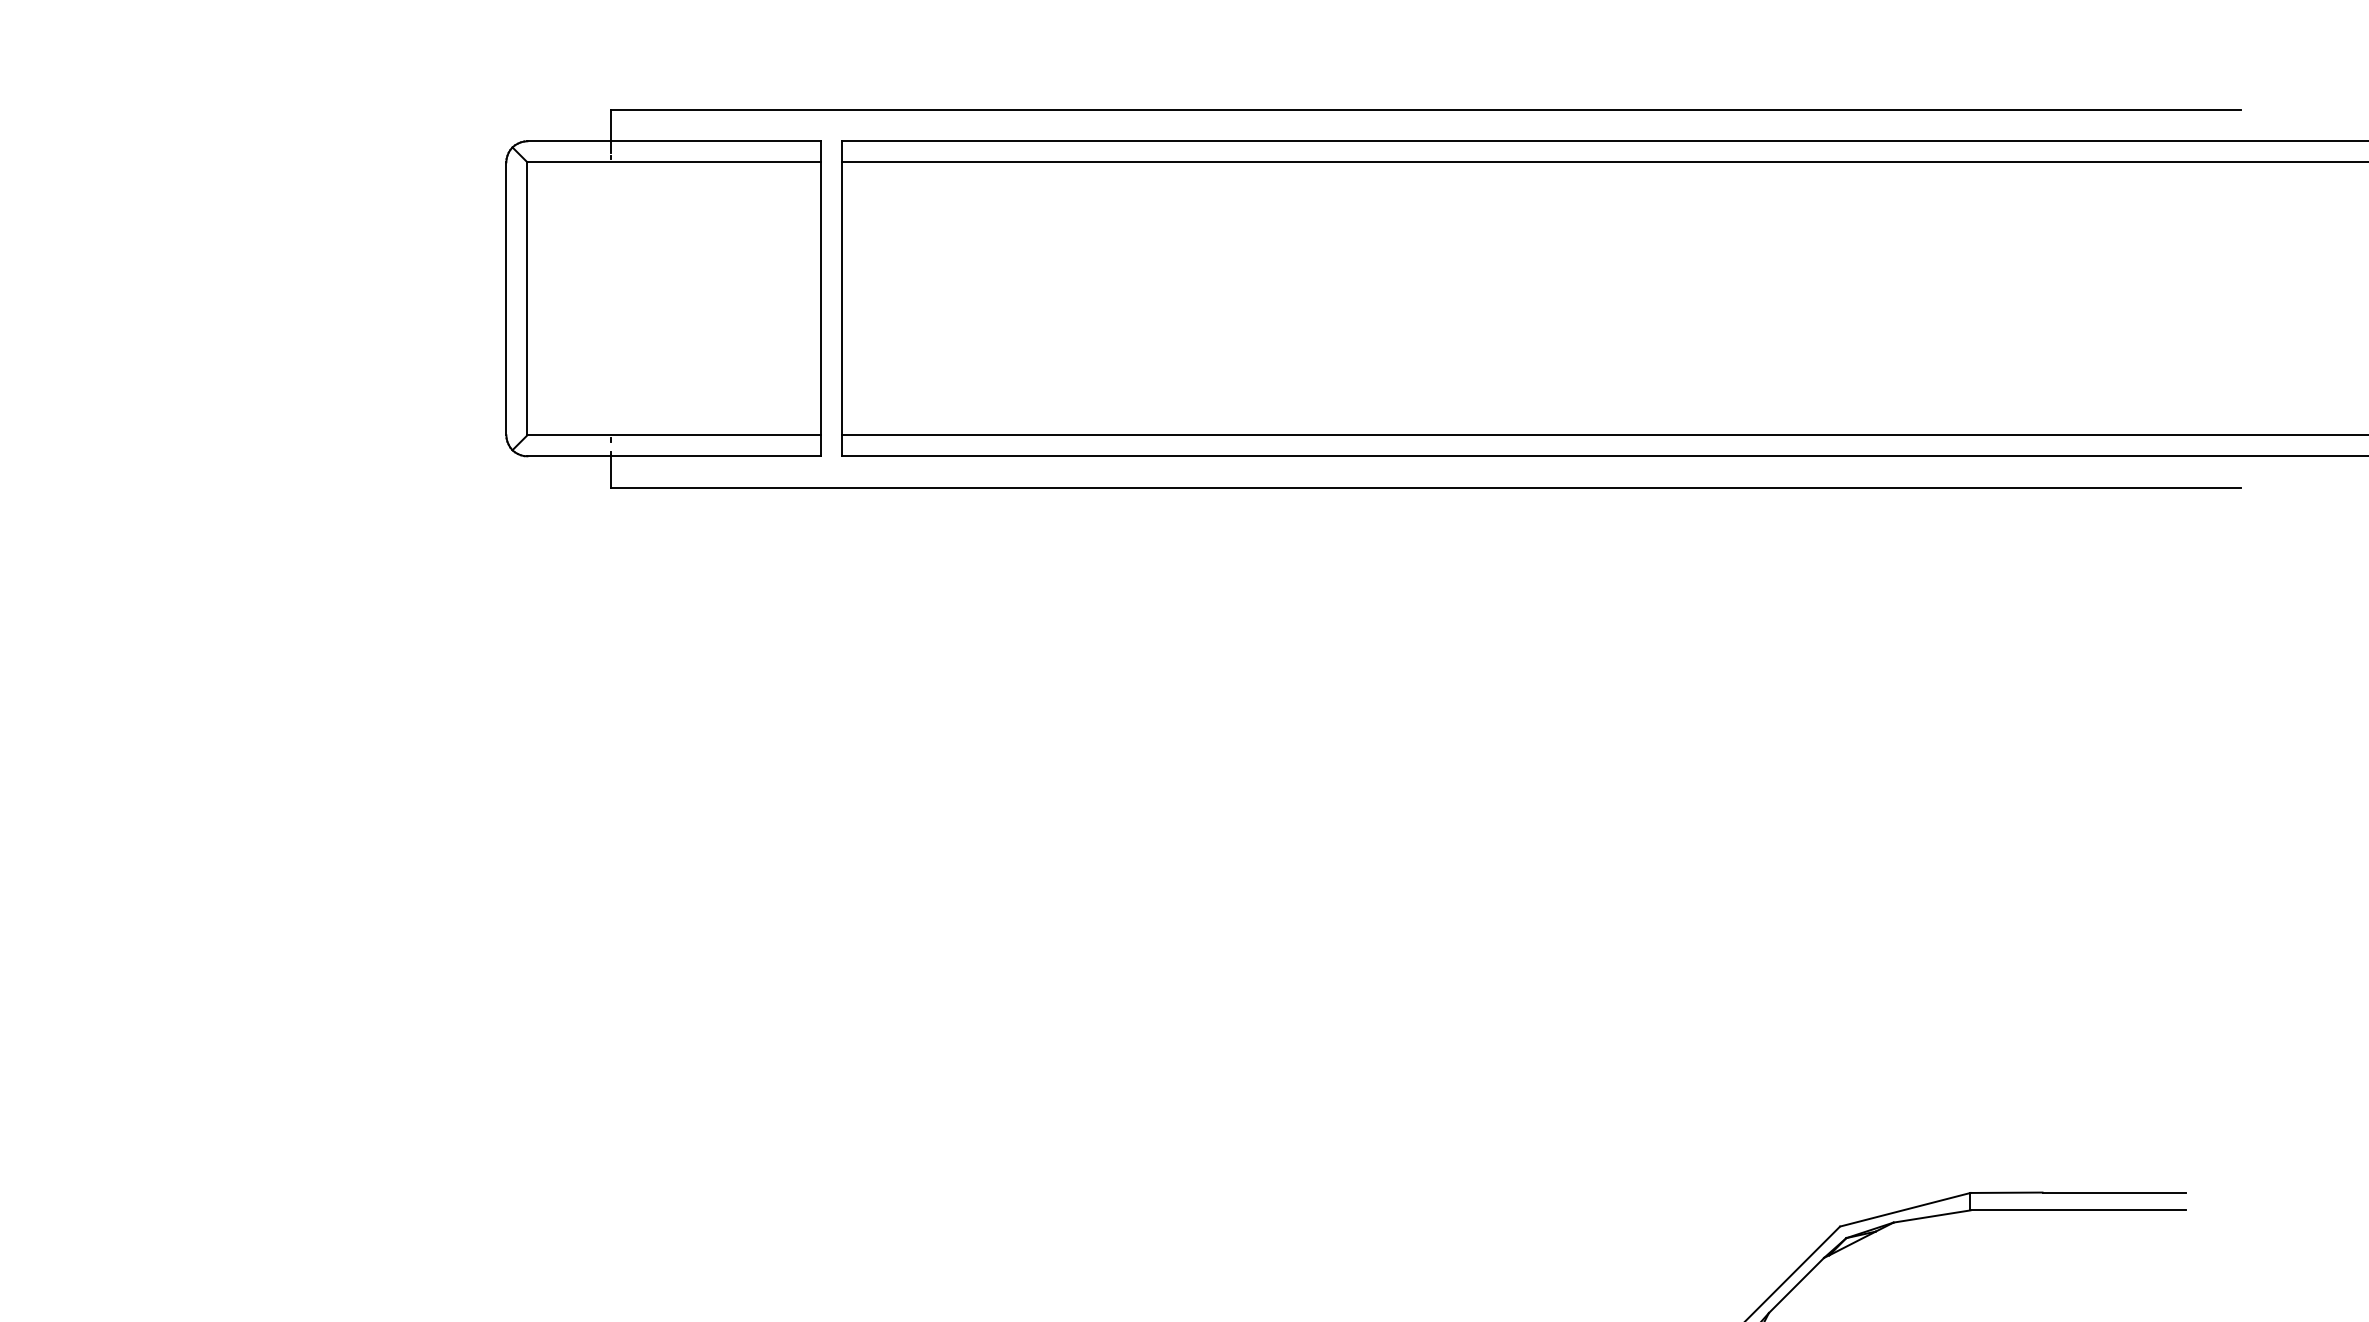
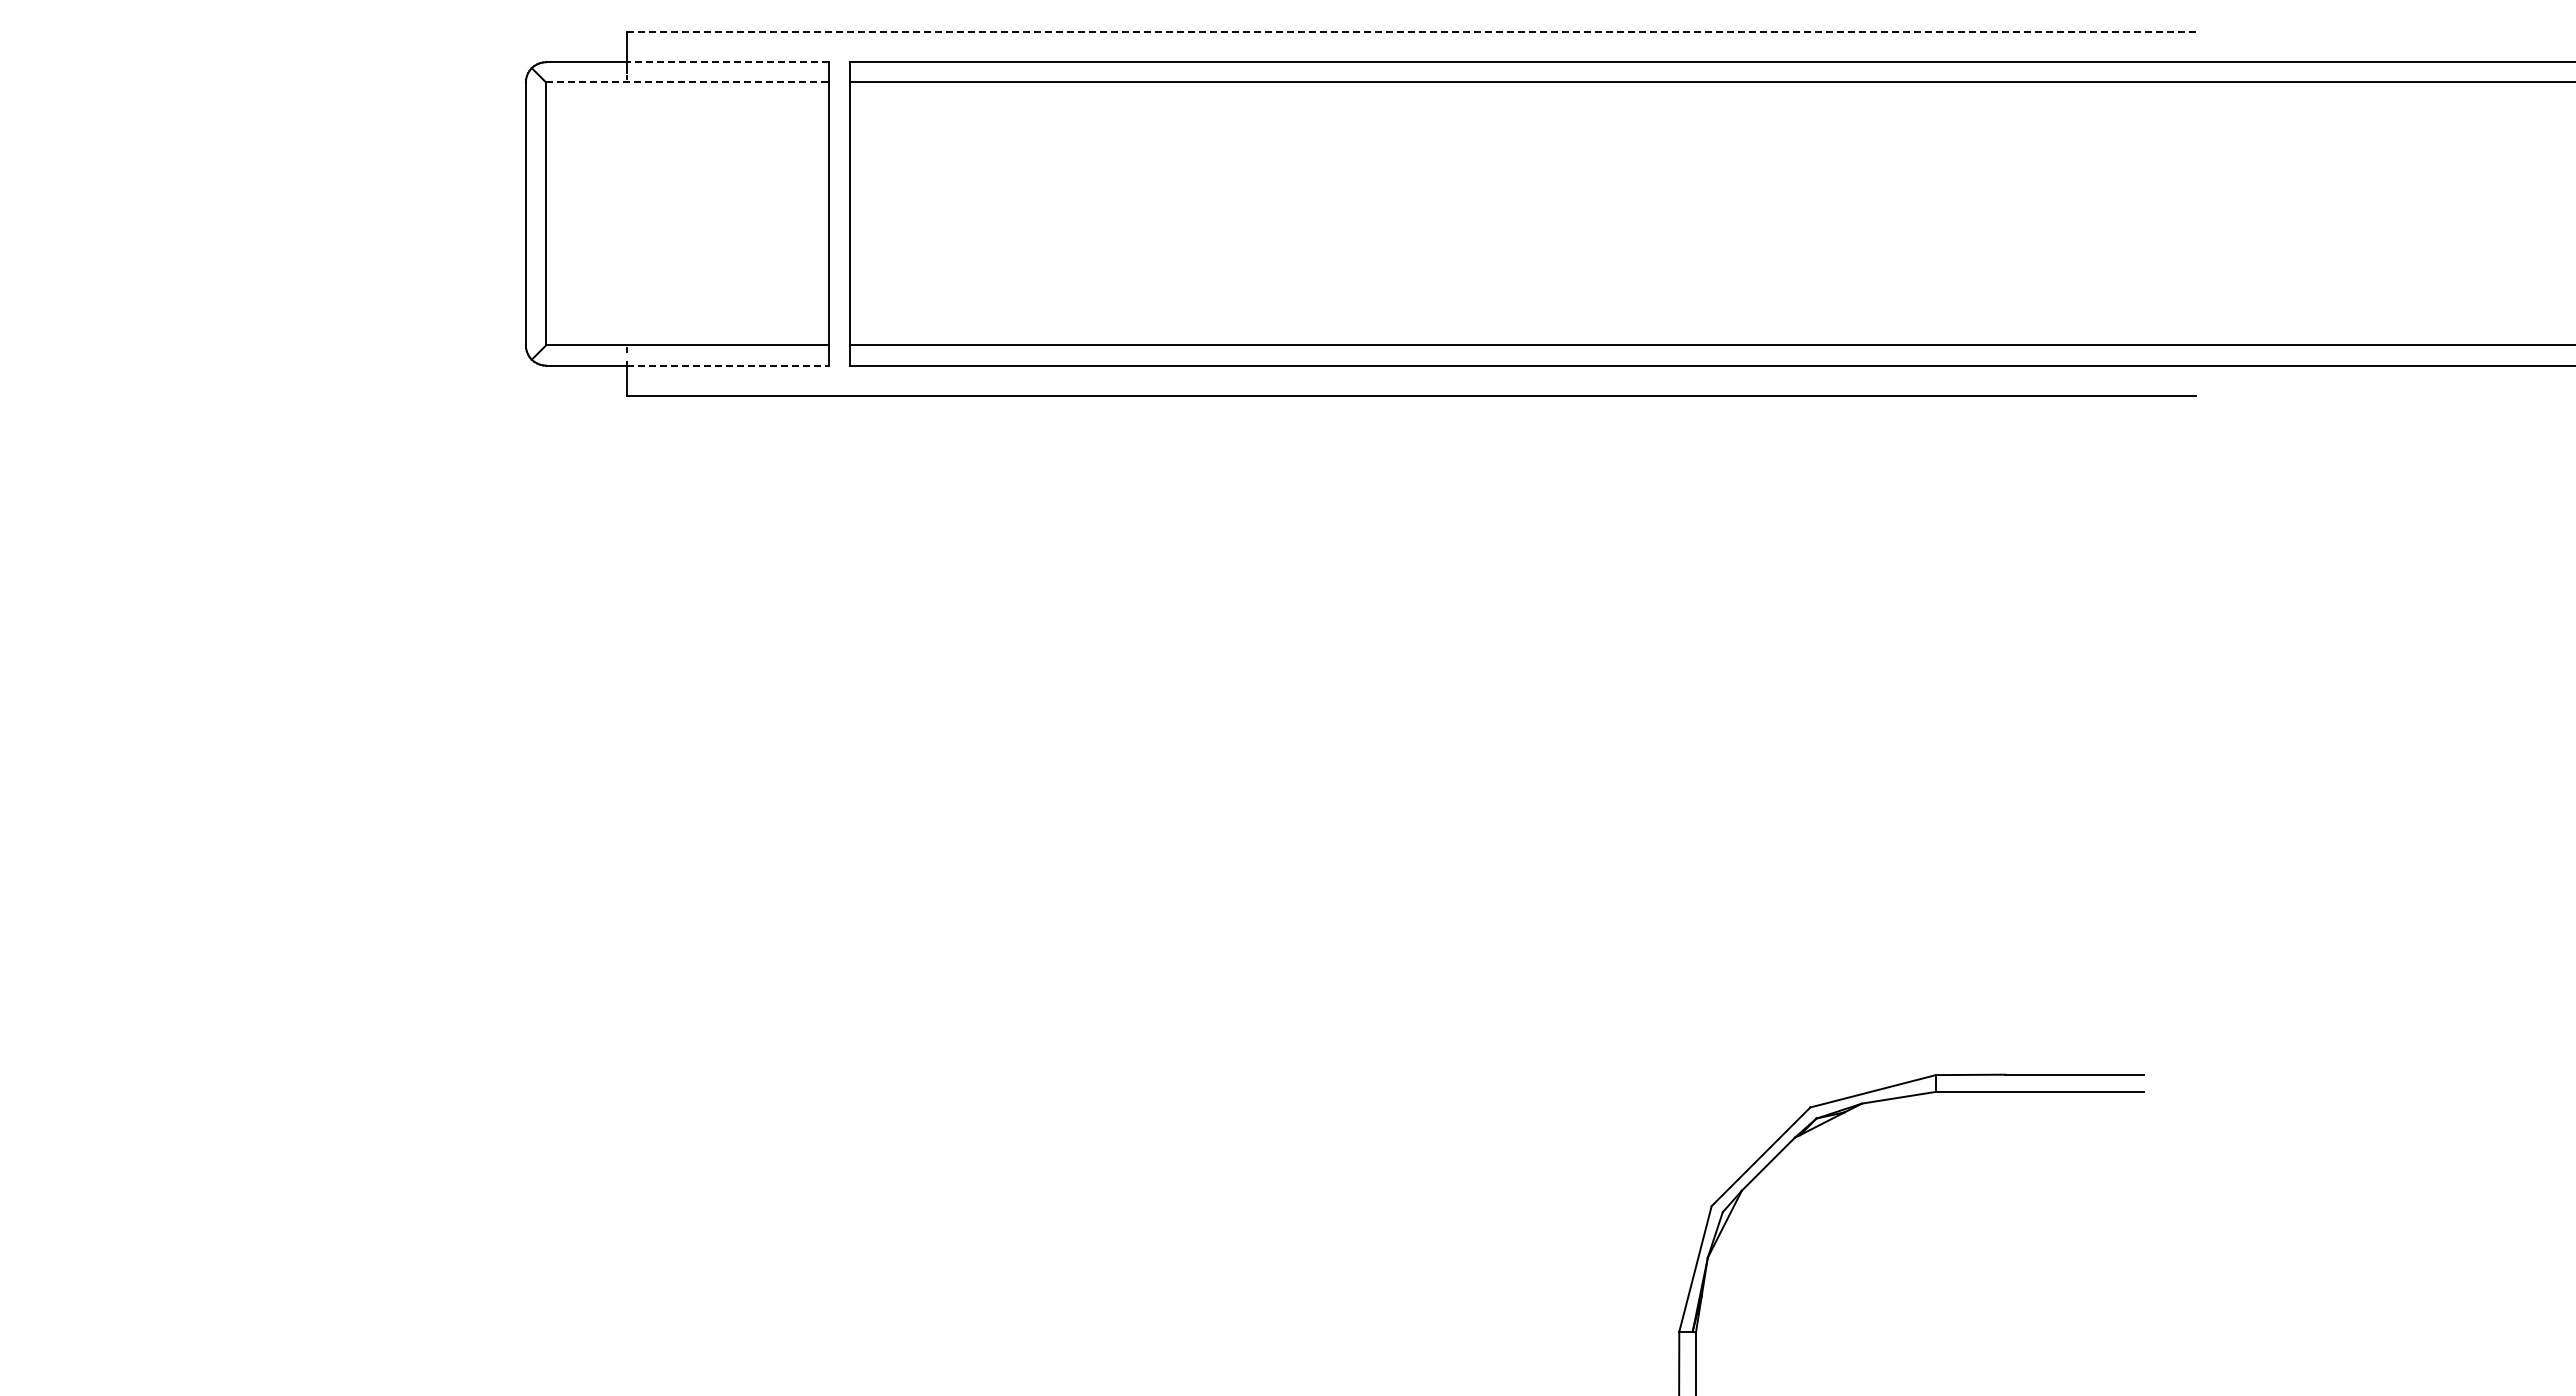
line: (1425, 109) -> (1411, 31), solid -> dashed
line: (715, 141) -> (727, 62), solid -> dashed
line: (674, 162) -> (687, 82), solid -> dashed
line: (716, 456) -> (728, 365), solid -> dashed

